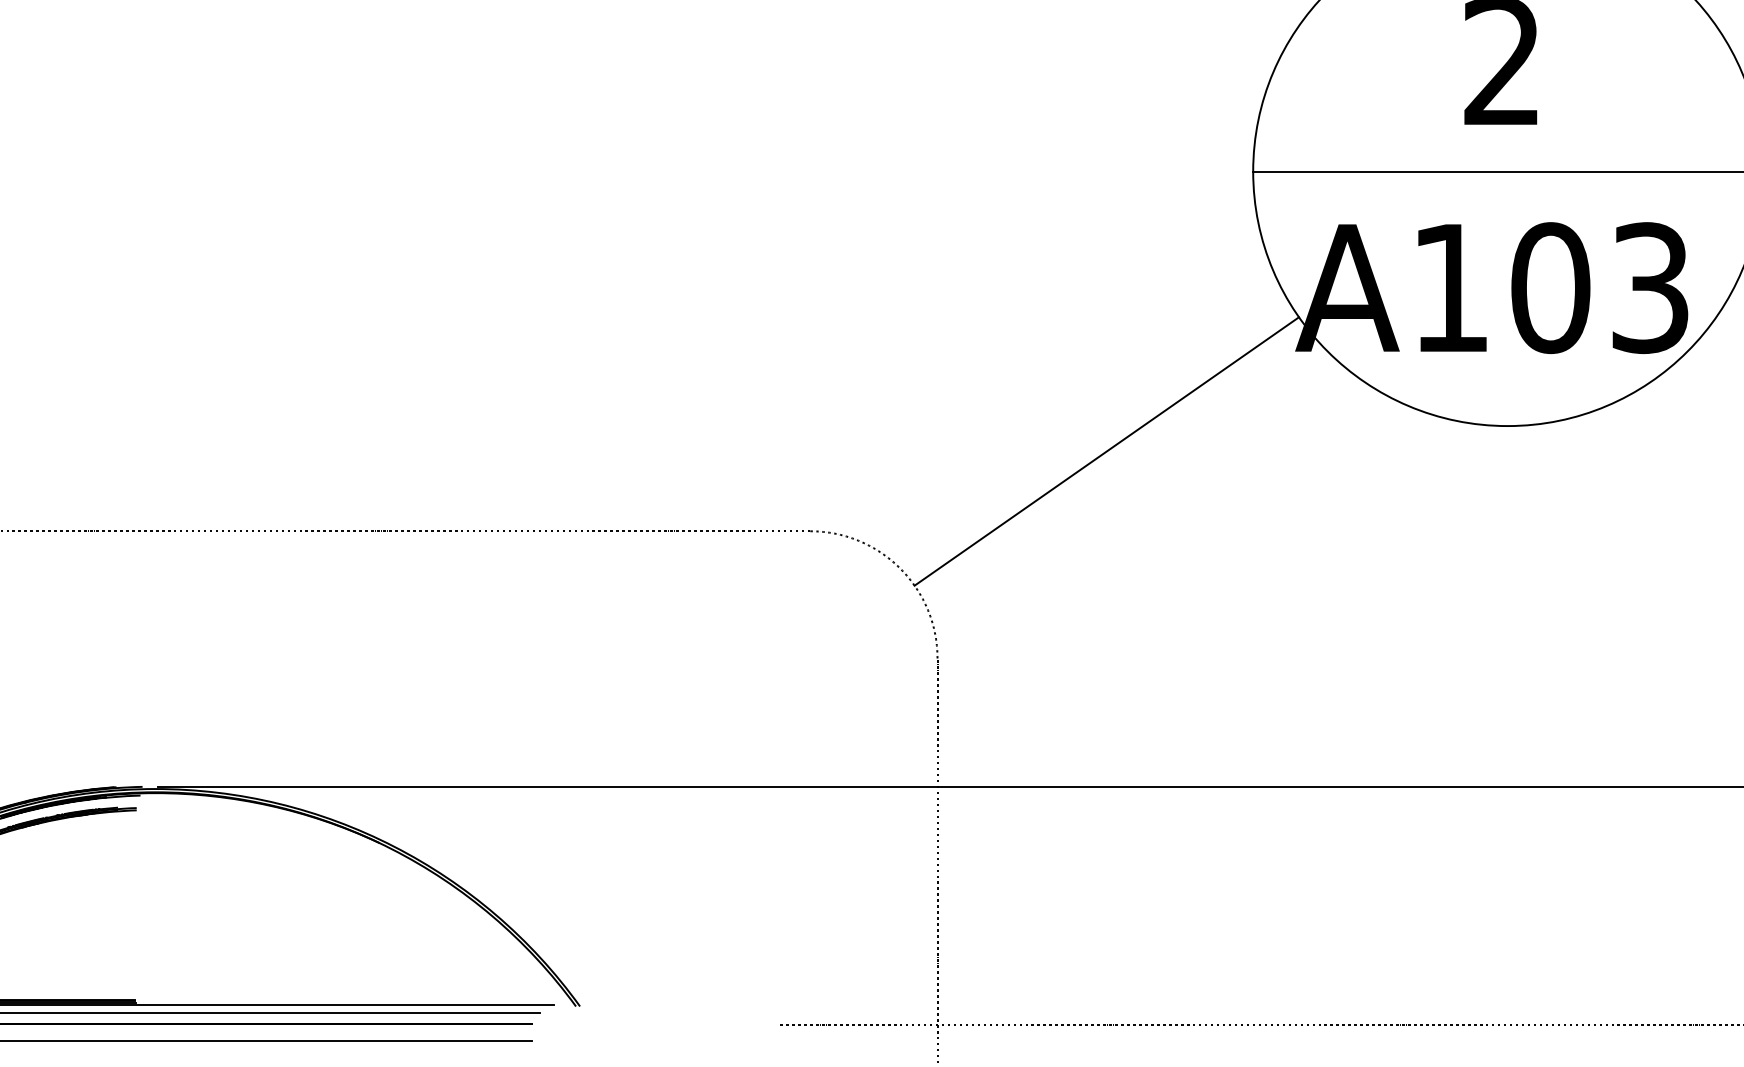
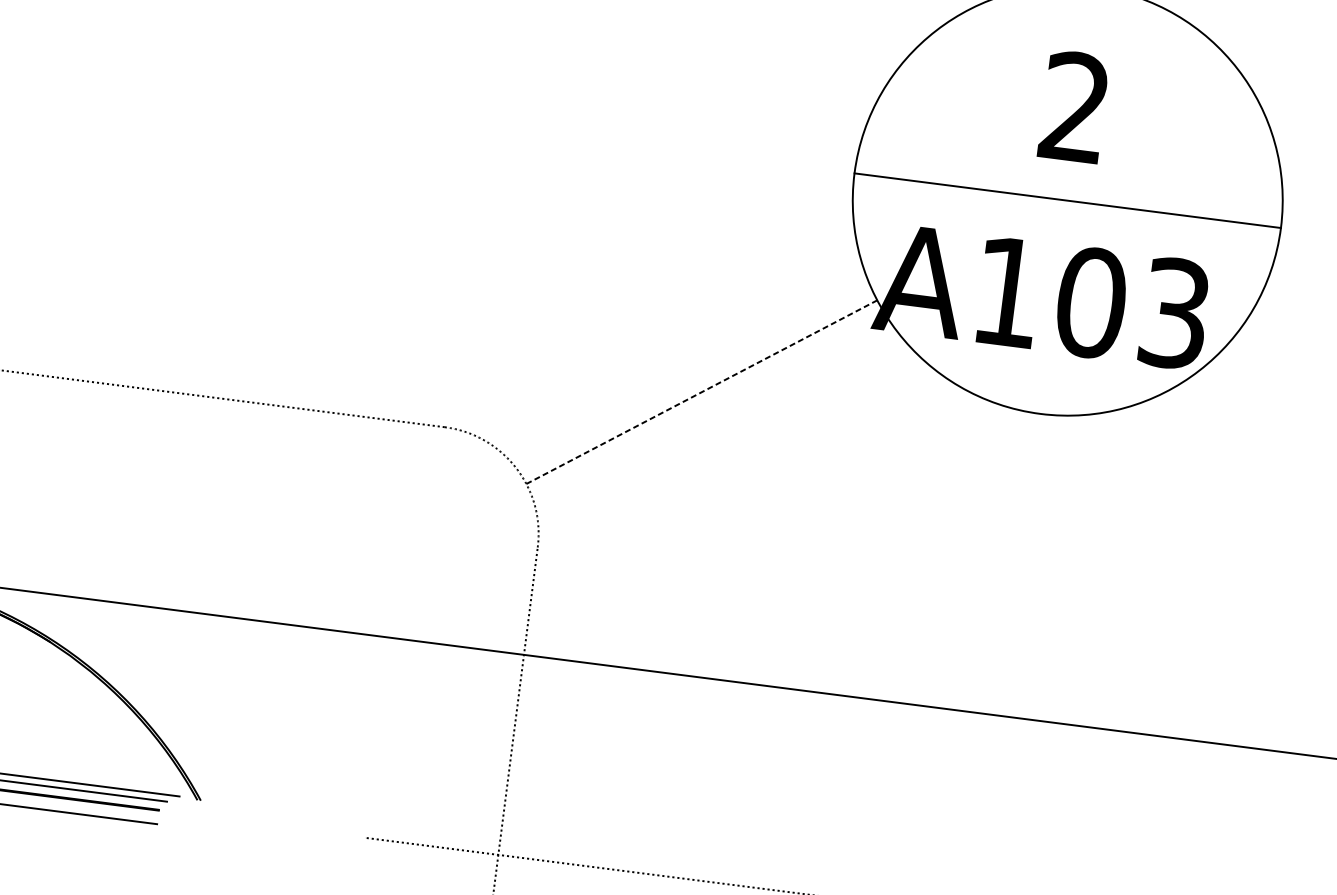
line: (1107, 451) -> (702, 392), solid -> dashed

